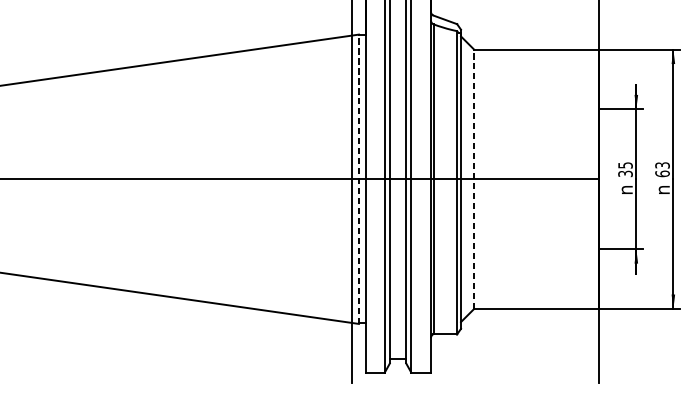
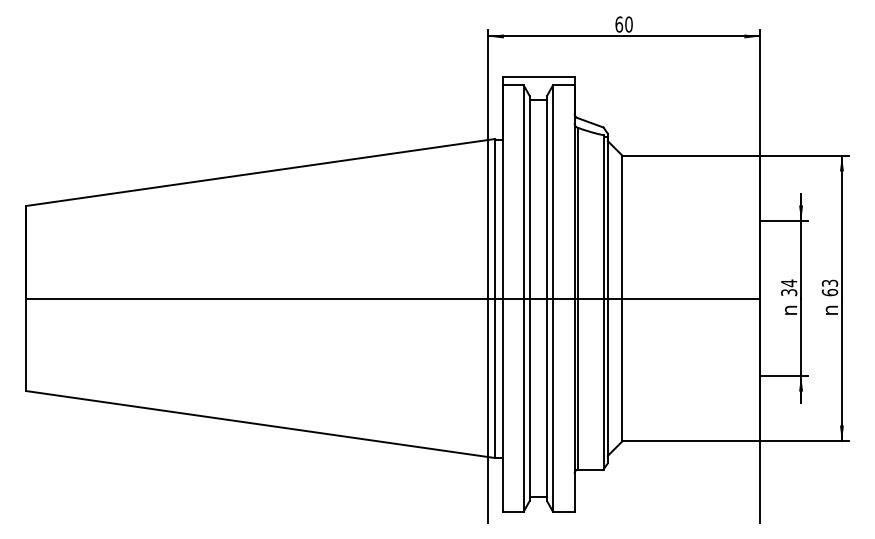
text: (625, 165) -> (789, 283), 35 -> 34
line: (359, 179) -> (495, 298), dashed -> solid
line: (474, 179) -> (622, 298), dashed -> solid

